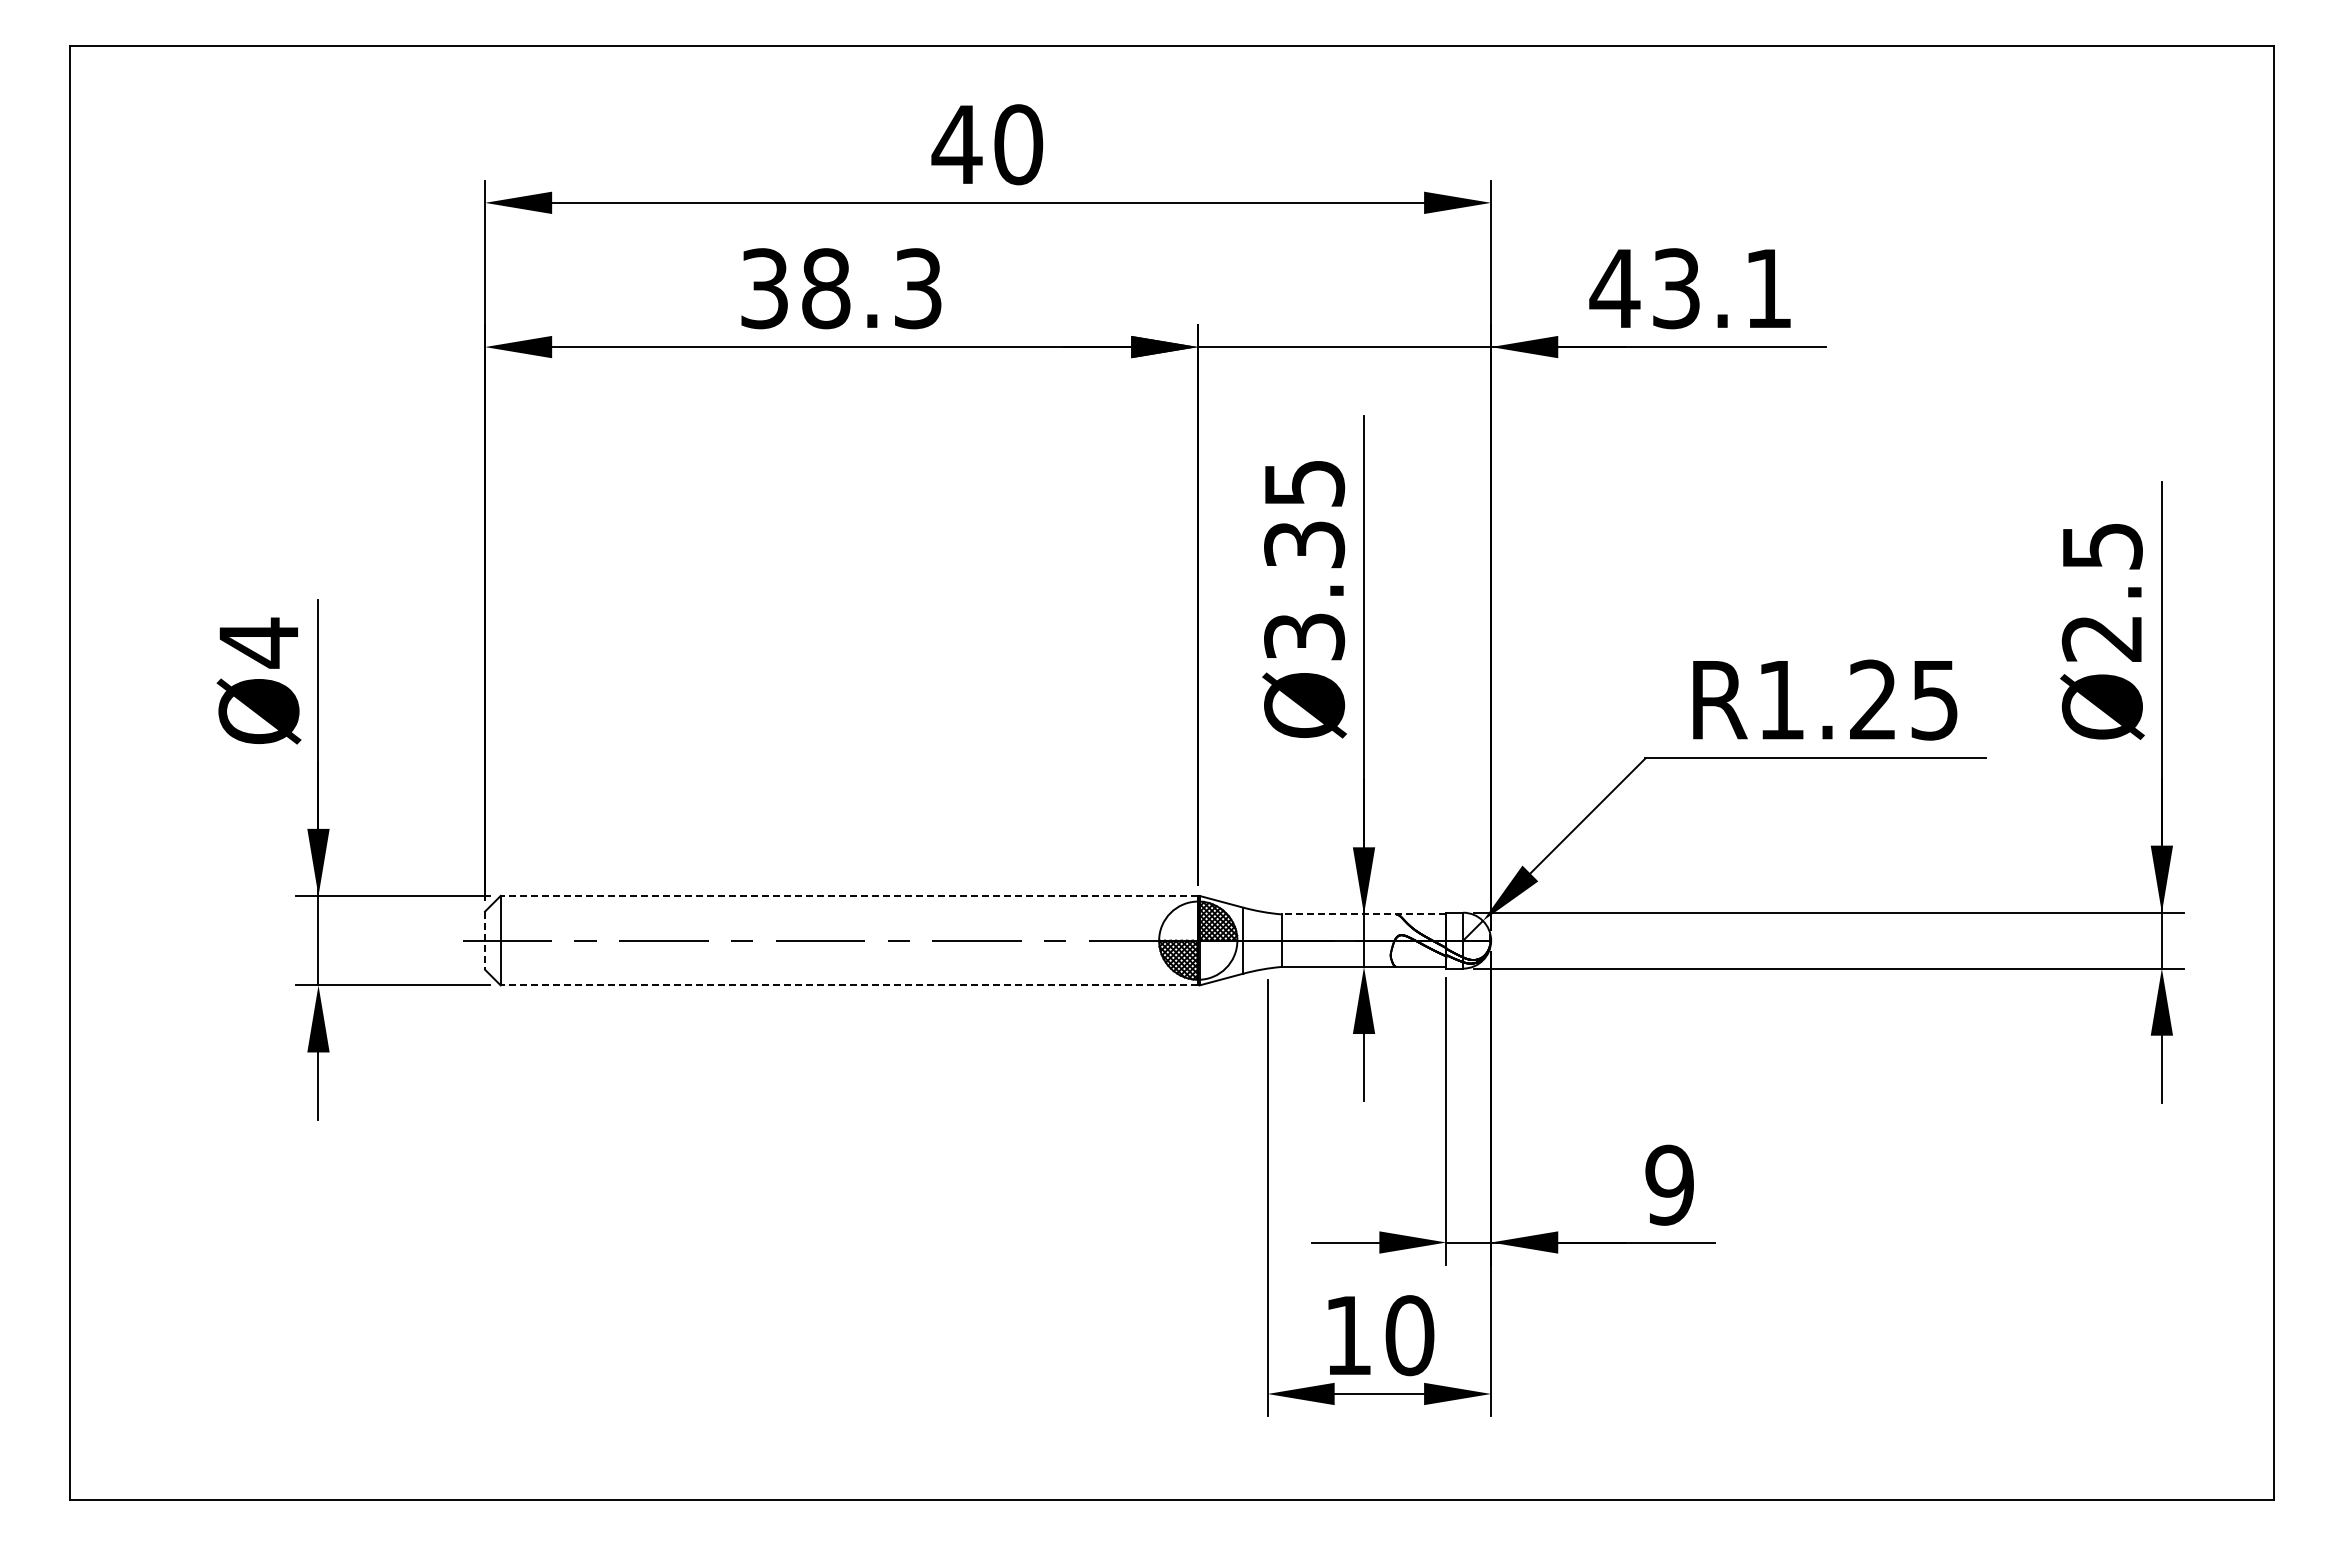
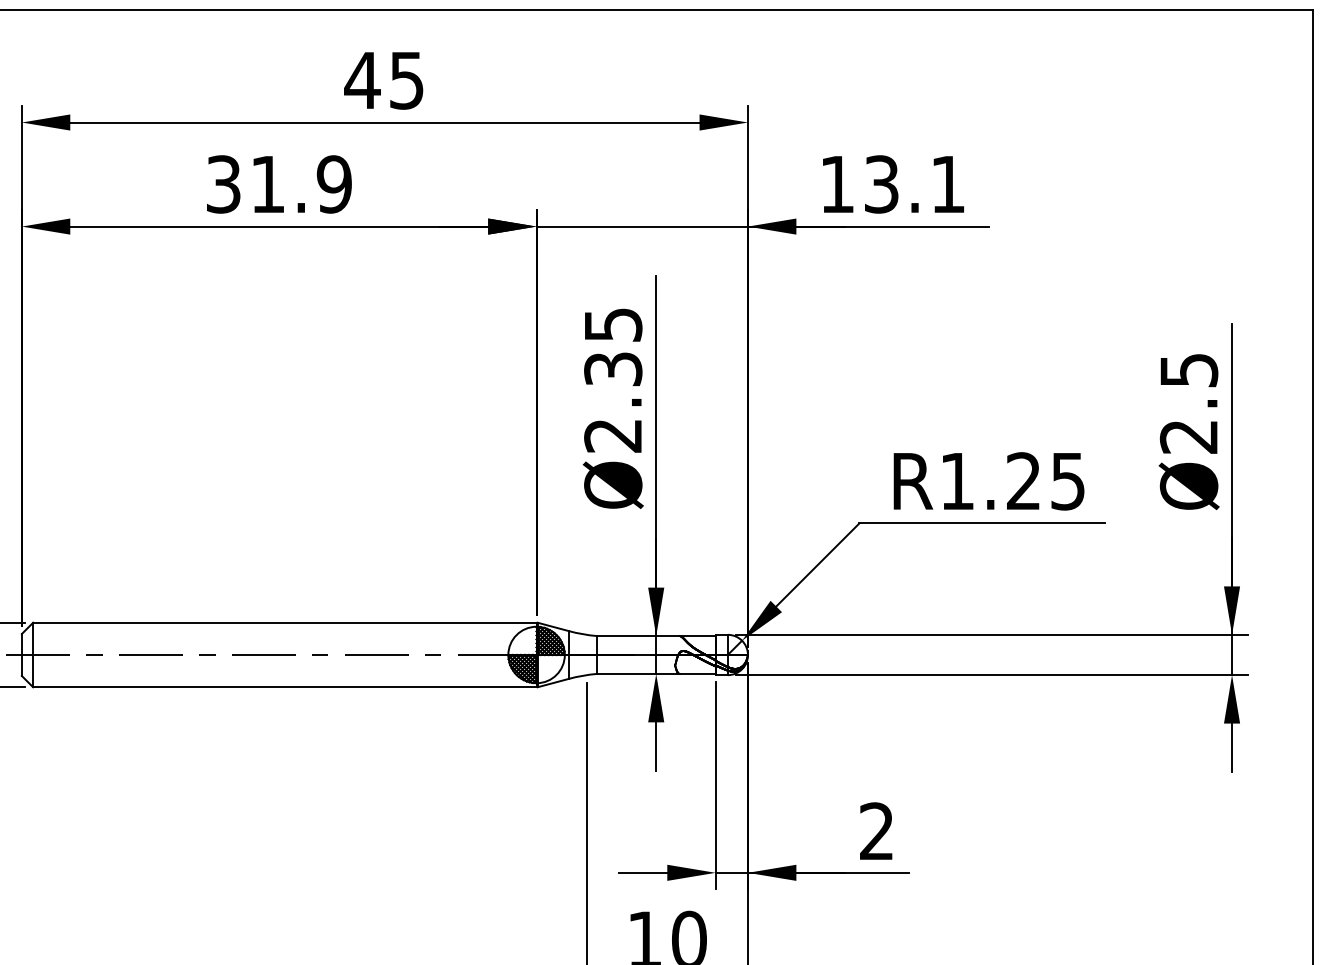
text: (1018, 144) -> (406, 80), 40 -> 45
text: (872, 288) -> (301, 184), 38.3 -> 31.9
text: (1614, 288) -> (836, 184), 43.1 -> 13.1
text: (1304, 636) -> (613, 435), Ø3.35 -> Ø2.35
line: (849, 895) -> (284, 622), dashed -> solid
line: (1363, 914) -> (655, 636), dashed -> solid
line: (485, 941) -> (22, 655), dashed -> solid
line: (849, 985) -> (284, 687), dashed -> solid
text: (1669, 1184) -> (876, 830), 9 -> 2

